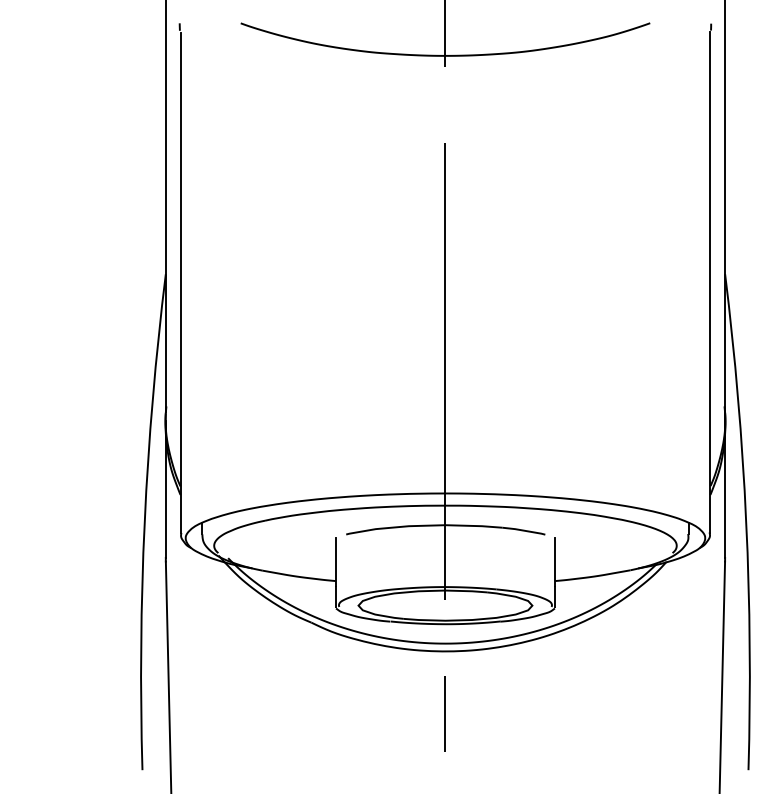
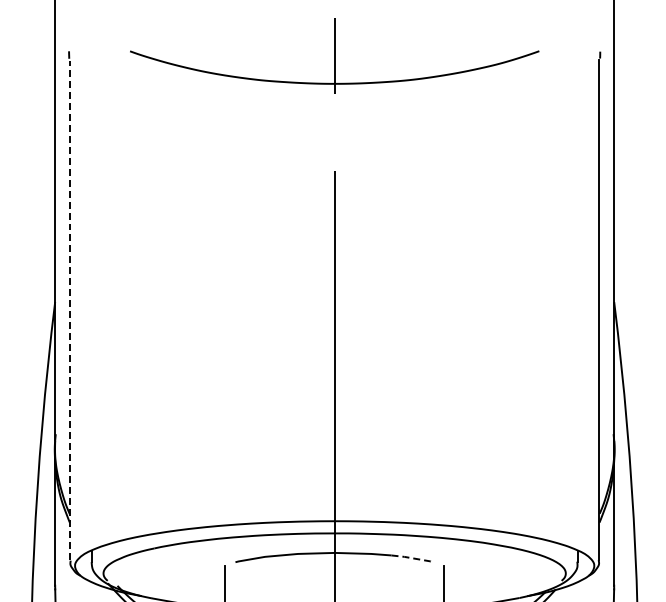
line: (181, 282) -> (70, 310), solid -> dashed
line: (524, 530) -> (413, 558), solid -> dashed

